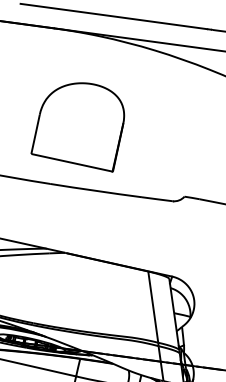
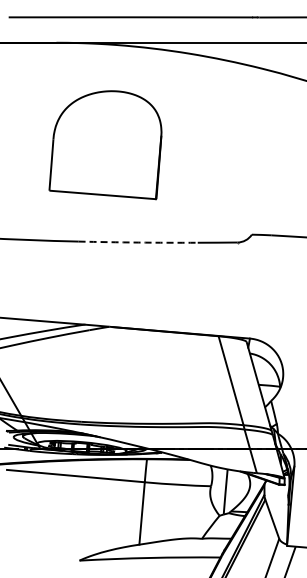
part: (79, 124) -> (105, 145), moved
arc: (96, 190) -> (138, 242), solid -> dashed

